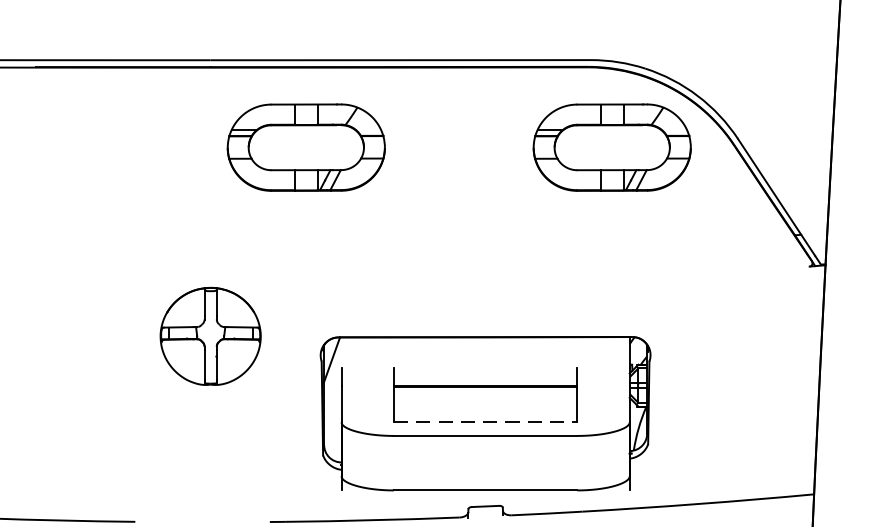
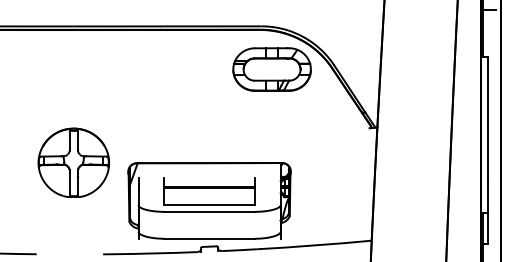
part: (305, 147) -> (120, 69), removed
part: (209, 335) -> (73, 162), size x1.43
line: (487, 423) -> (210, 205), dashed -> solid

